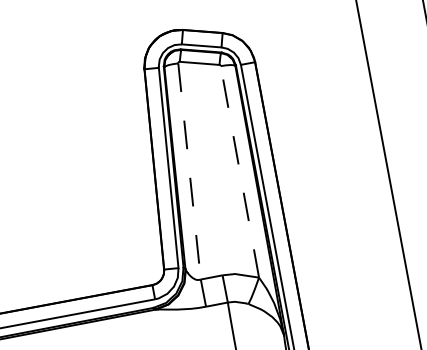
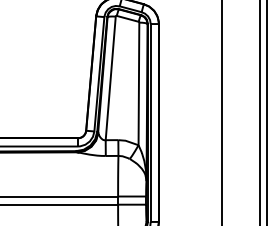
line: (189, 171) -> (110, 78), dashed -> solid
line: (239, 171) -> (138, 83), dashed -> solid

